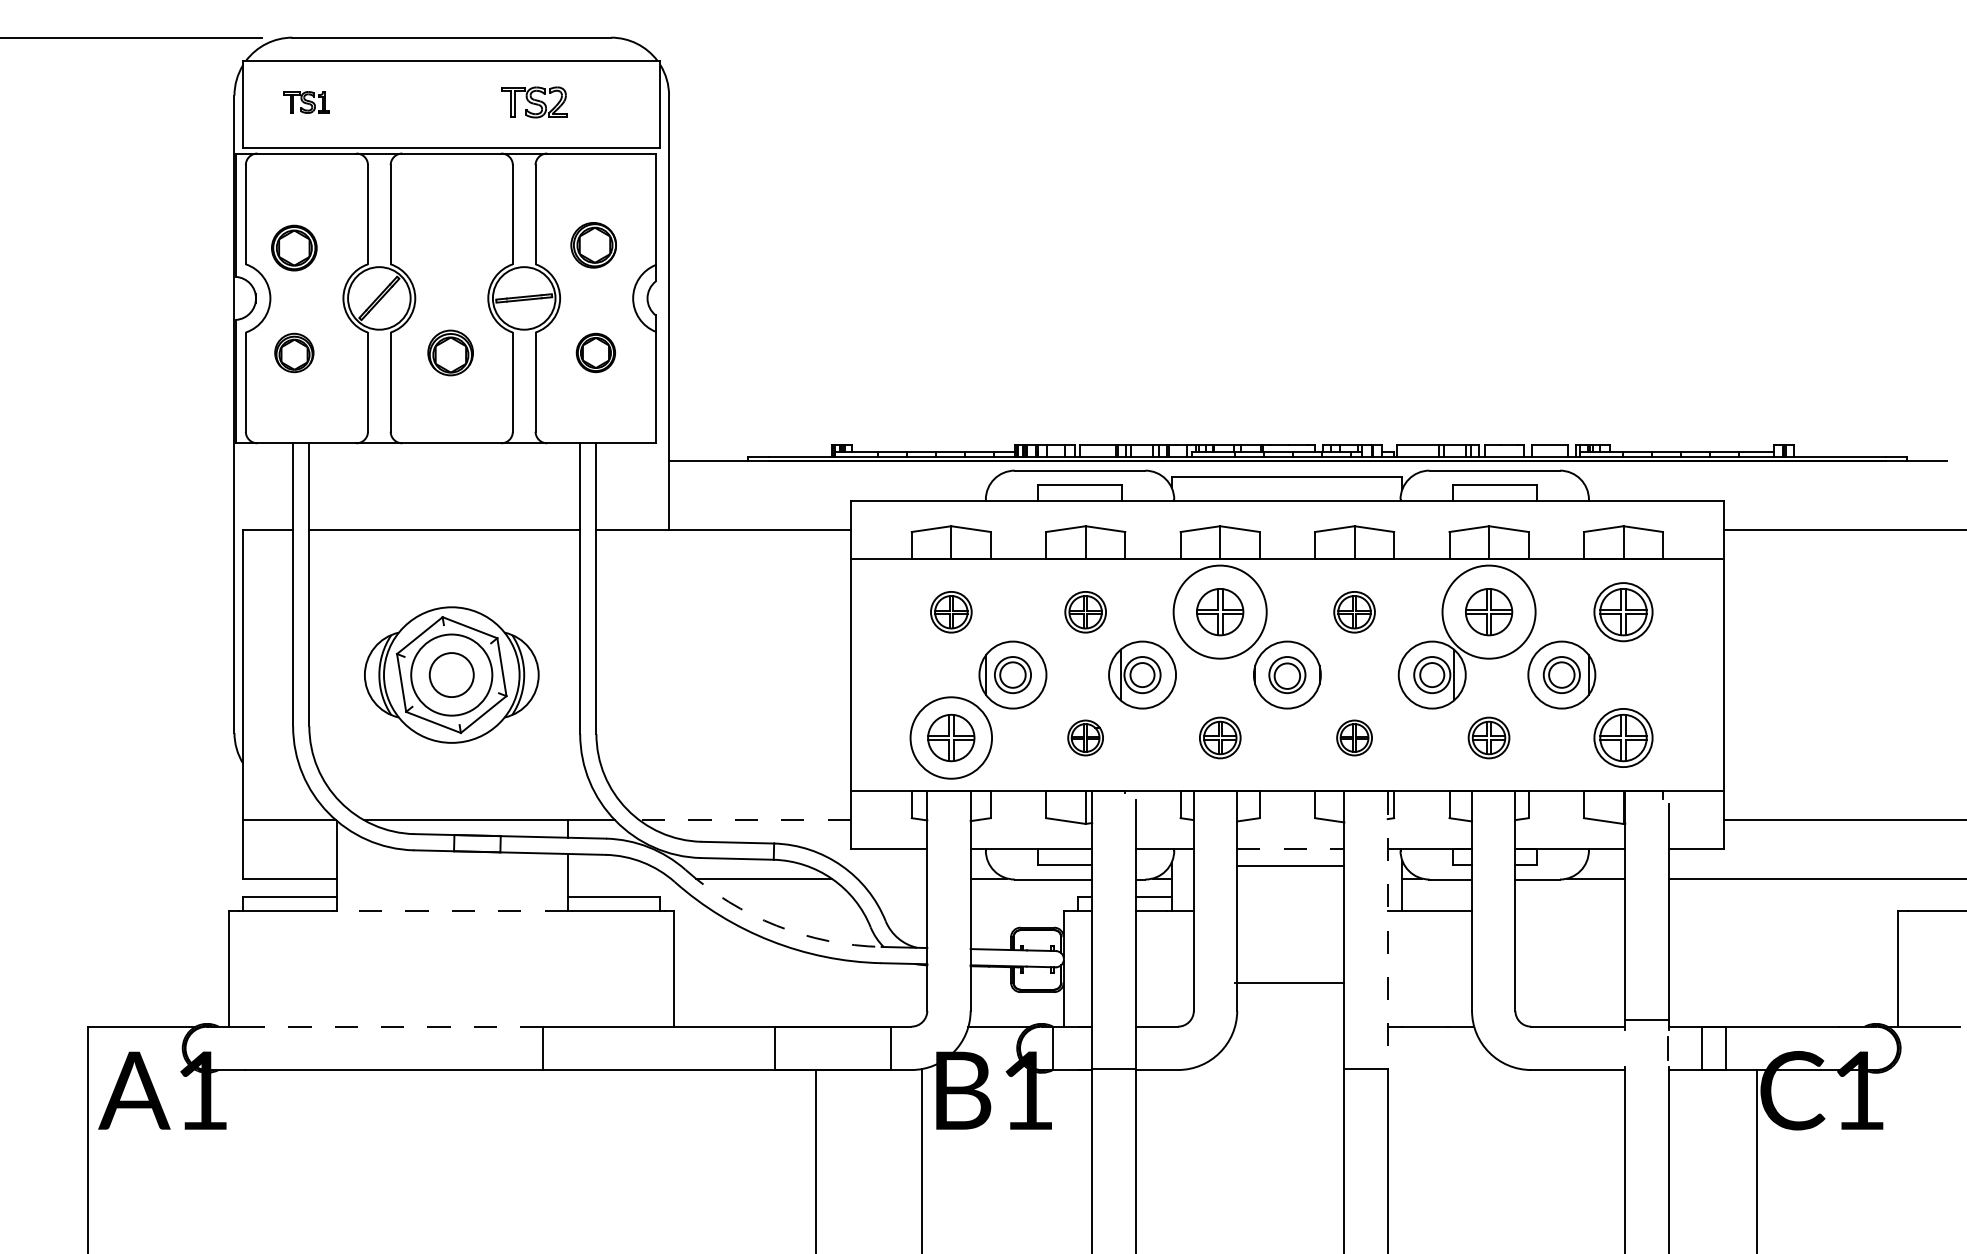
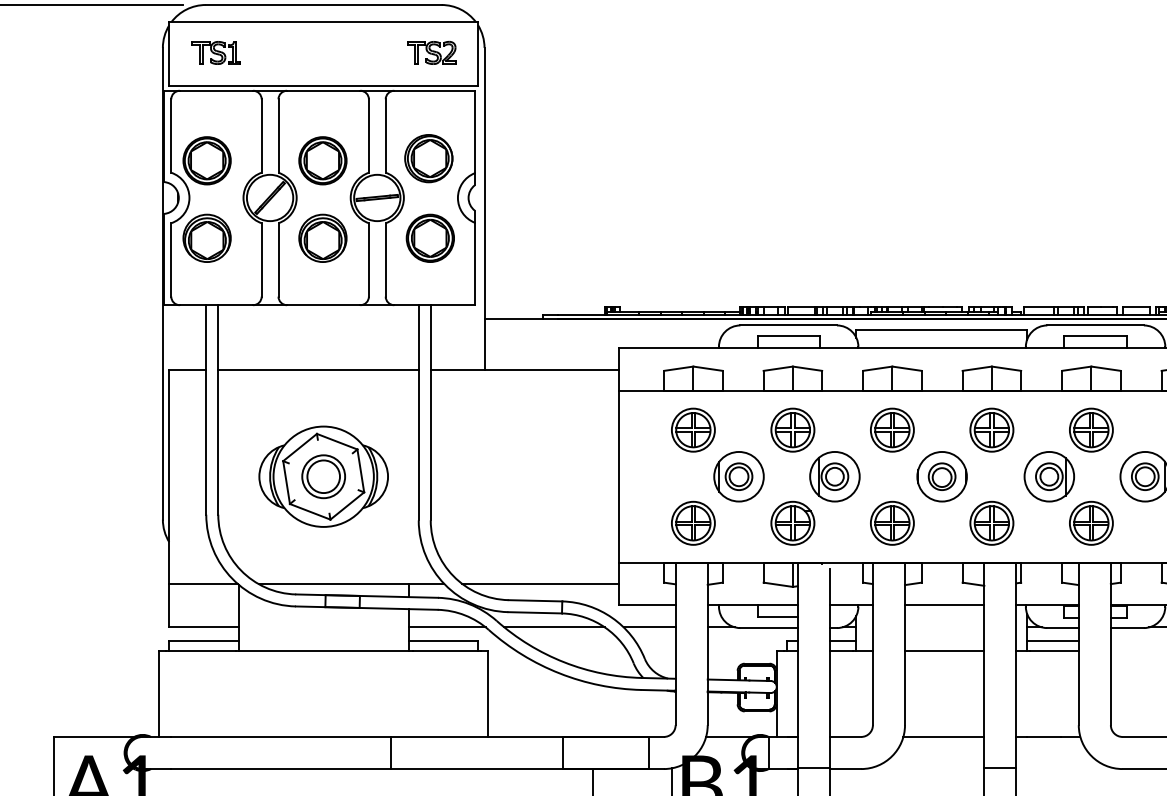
part: (305, 102) -> (215, 52), size x1.43
part: (534, 102) -> (432, 52), moved
part: (593, 245) -> (428, 158), size x1.43
part: (294, 247) -> (207, 160), size x1.43
part: (450, 247) -> (322, 160), added
part: (294, 352) -> (207, 238), size x1.67
part: (450, 352) -> (322, 238), size x1.43
part: (595, 352) -> (430, 238), size x1.67
part: (951, 612) -> (693, 430), size x1.43
part: (1085, 612) -> (792, 430), size x1.43
circle: (1220, 612) -> (892, 430), size x0.62
part: (1354, 612) -> (991, 430), size x1.43
circle: (1488, 612) -> (1090, 430), size x0.62
circle: (451, 675) -> (323, 477), size x0.71
circle: (951, 737) -> (693, 522), size x0.71
part: (1085, 737) -> (792, 522), size x1.67
part: (1220, 737) -> (892, 522), size x1.43
part: (1354, 737) -> (991, 522), size x1.67
part: (1488, 737) -> (1090, 522), size x1.43
line: (744, 819) -> (540, 583), dashed -> solid
line: (1290, 848) -> (944, 605), dashed -> solid
line: (1290, 866) -> (944, 651), moved
line: (618, 878) -> (447, 627), added
line: (892, 878) -> (649, 627), added
line: (1437, 897) -> (1053, 641), added
line: (451, 911) -> (323, 651), dashed -> solid
arc: (776, 925) -> (564, 662), dashed -> solid
line: (1387, 930) -> (1016, 665), dashed -> solid
line: (1289, 982) -> (943, 736), moved
line: (393, 1026) -> (280, 736), dashed -> solid

